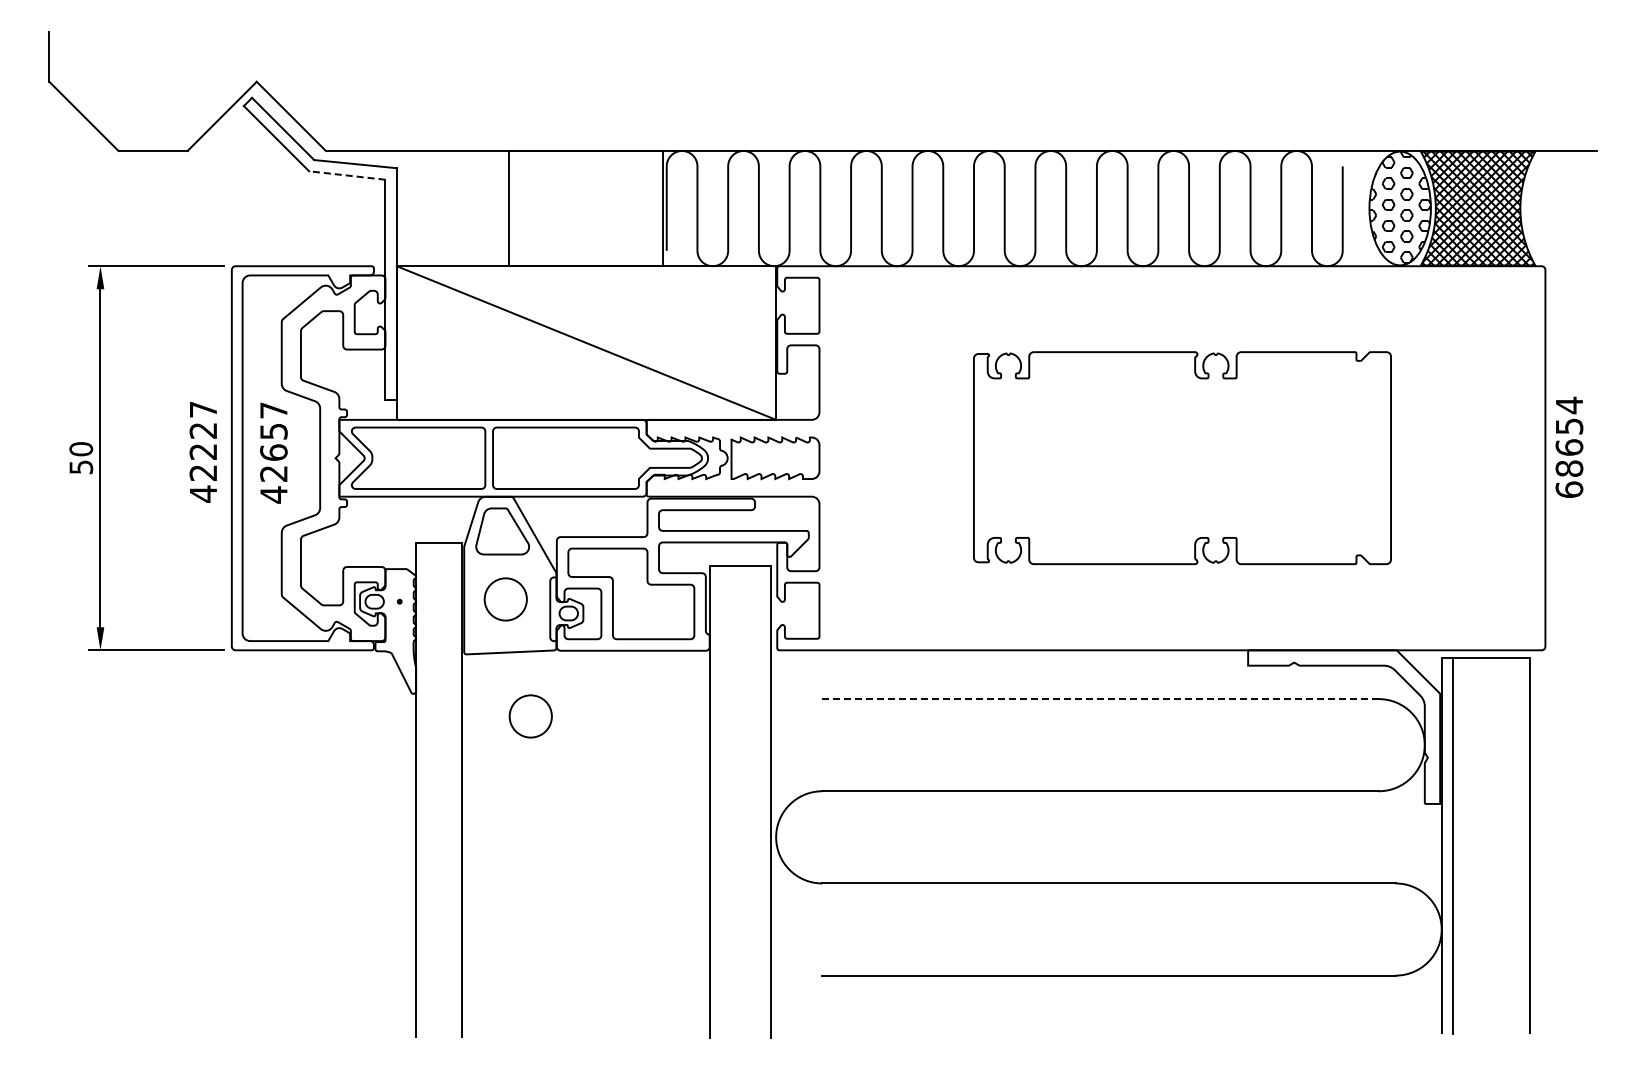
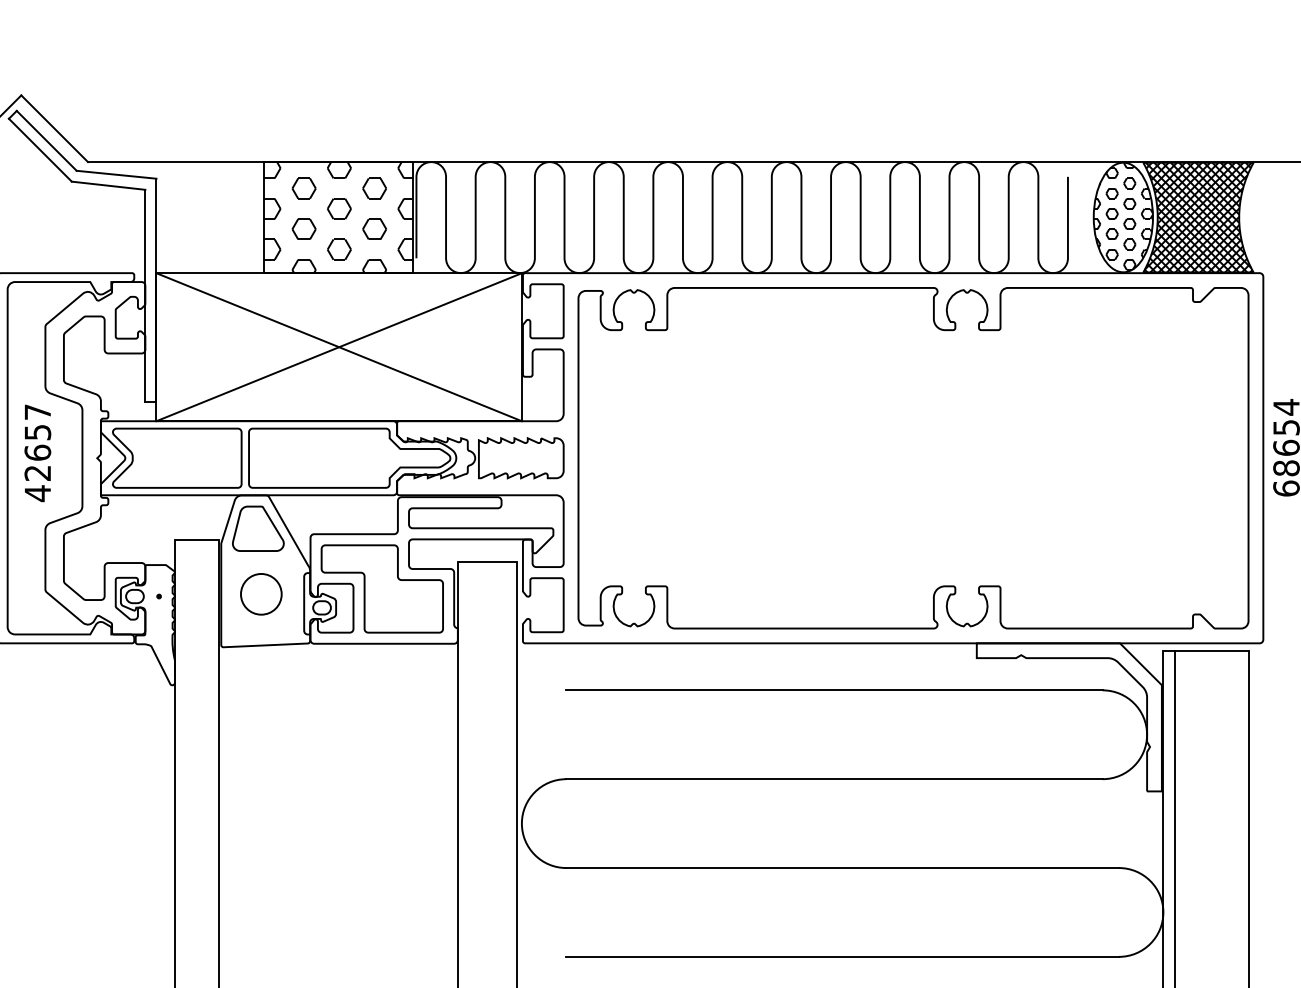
line: (346, 175) -> (107, 185), dashed -> solid
hatch: (585, 208) -> (338, 217), added
line: (586, 342) -> (339, 346), added
part: (1182, 457) -> (913, 457), size x1.67
line: (1100, 699) -> (834, 690), dashed -> solid
circle: (530, 716) -> (285, 707), removed

